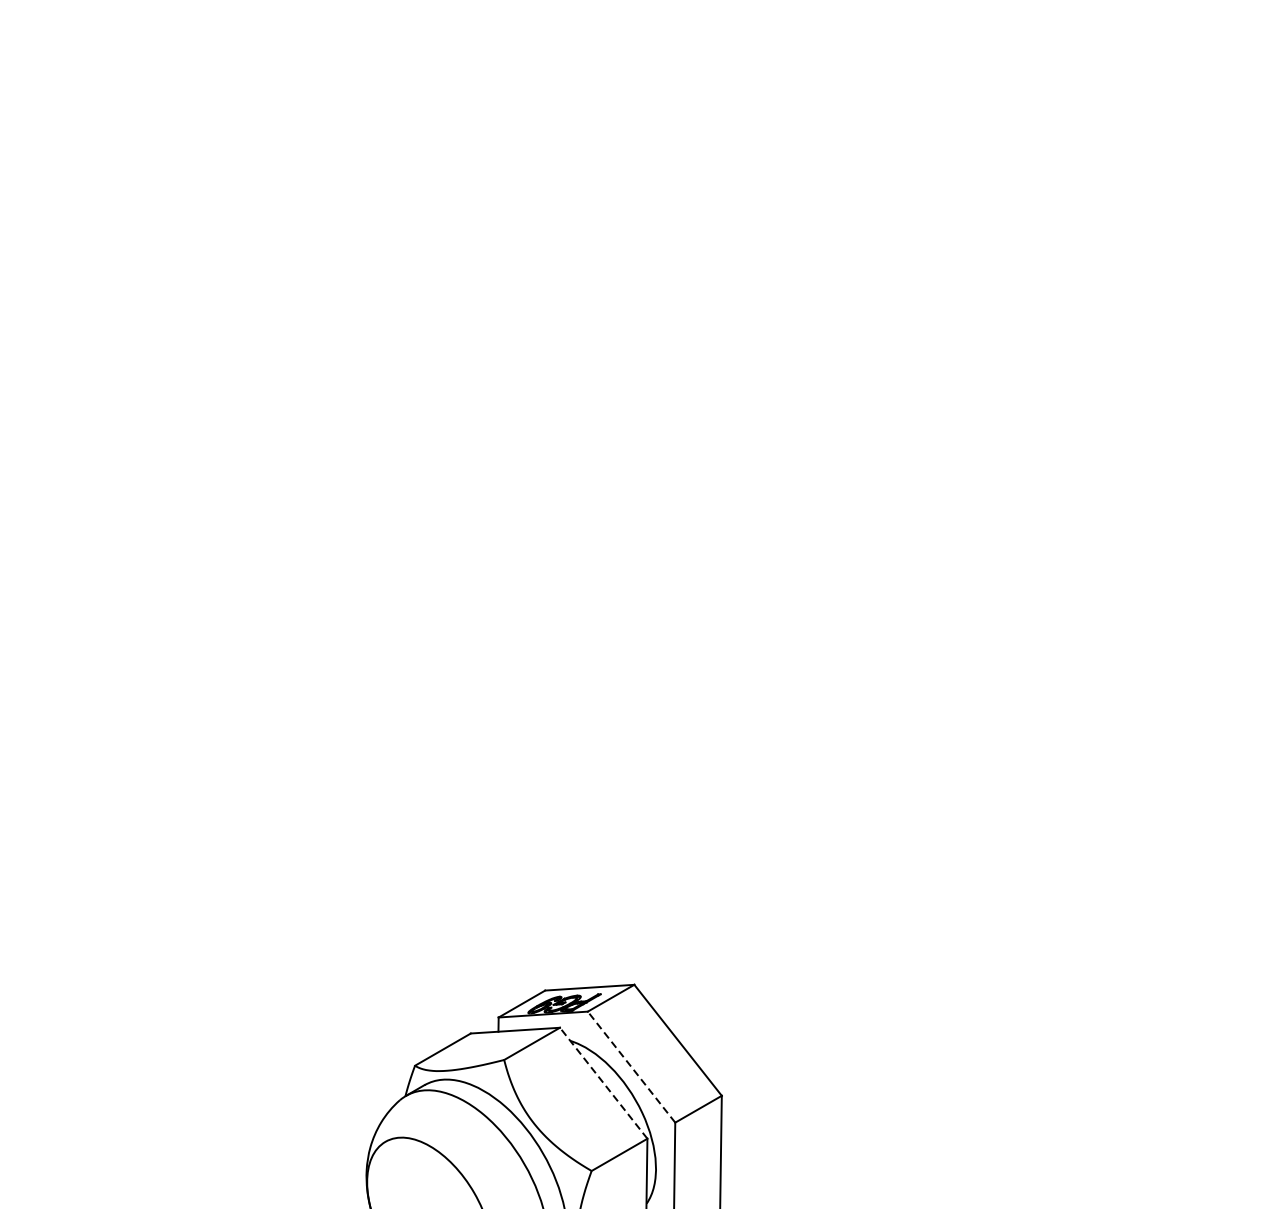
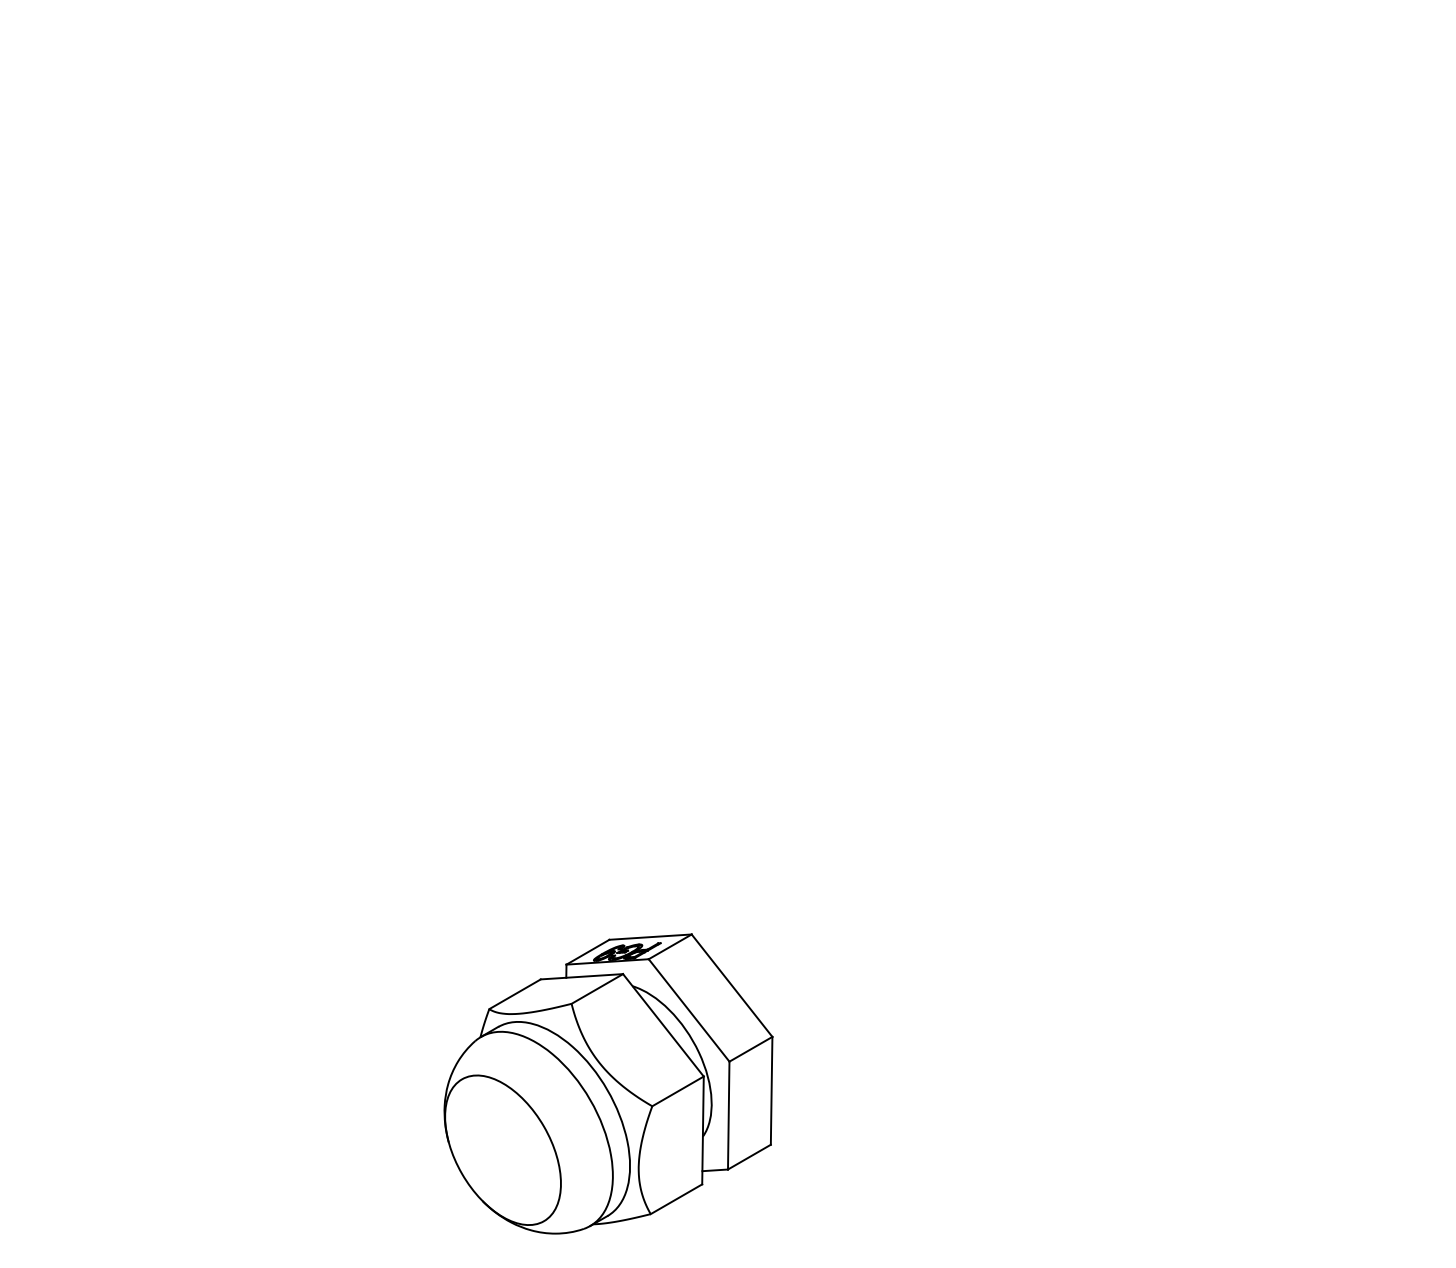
line: (630, 1067) -> (688, 1010), dashed -> solid
line: (603, 1082) -> (663, 1024), dashed -> solid

